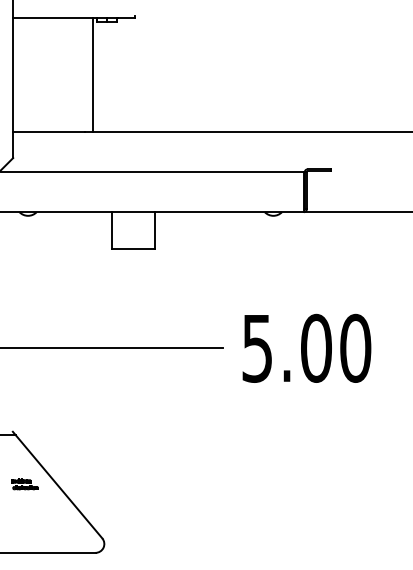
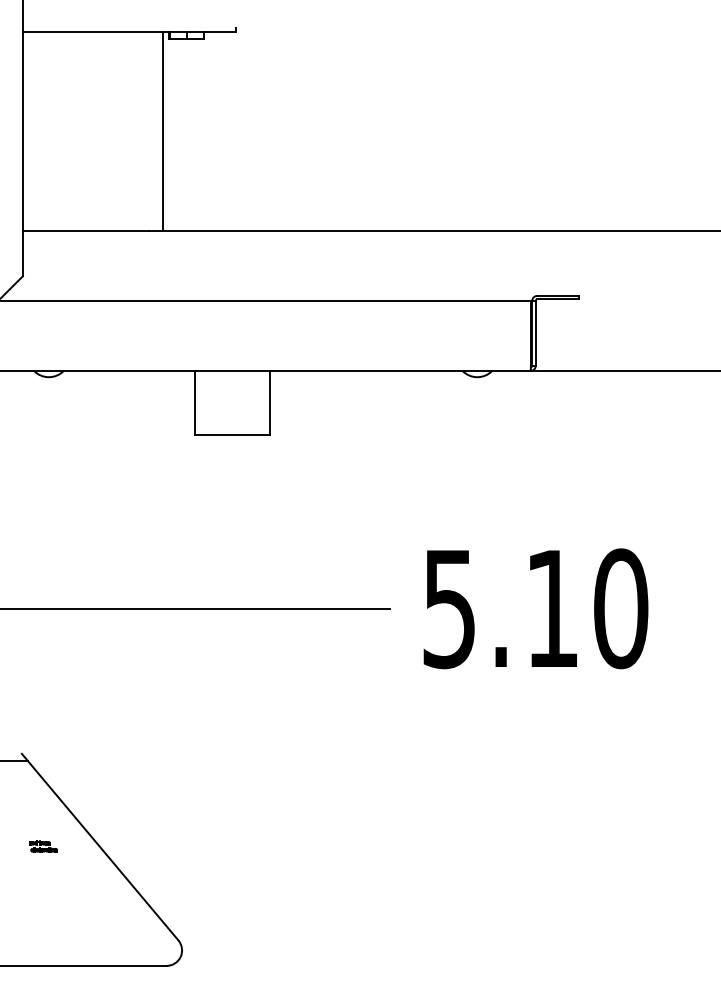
text: (316, 347) -> (552, 607), 5.00 -> 5.10
part: (24, 484) -> (42, 846), size x0.6

